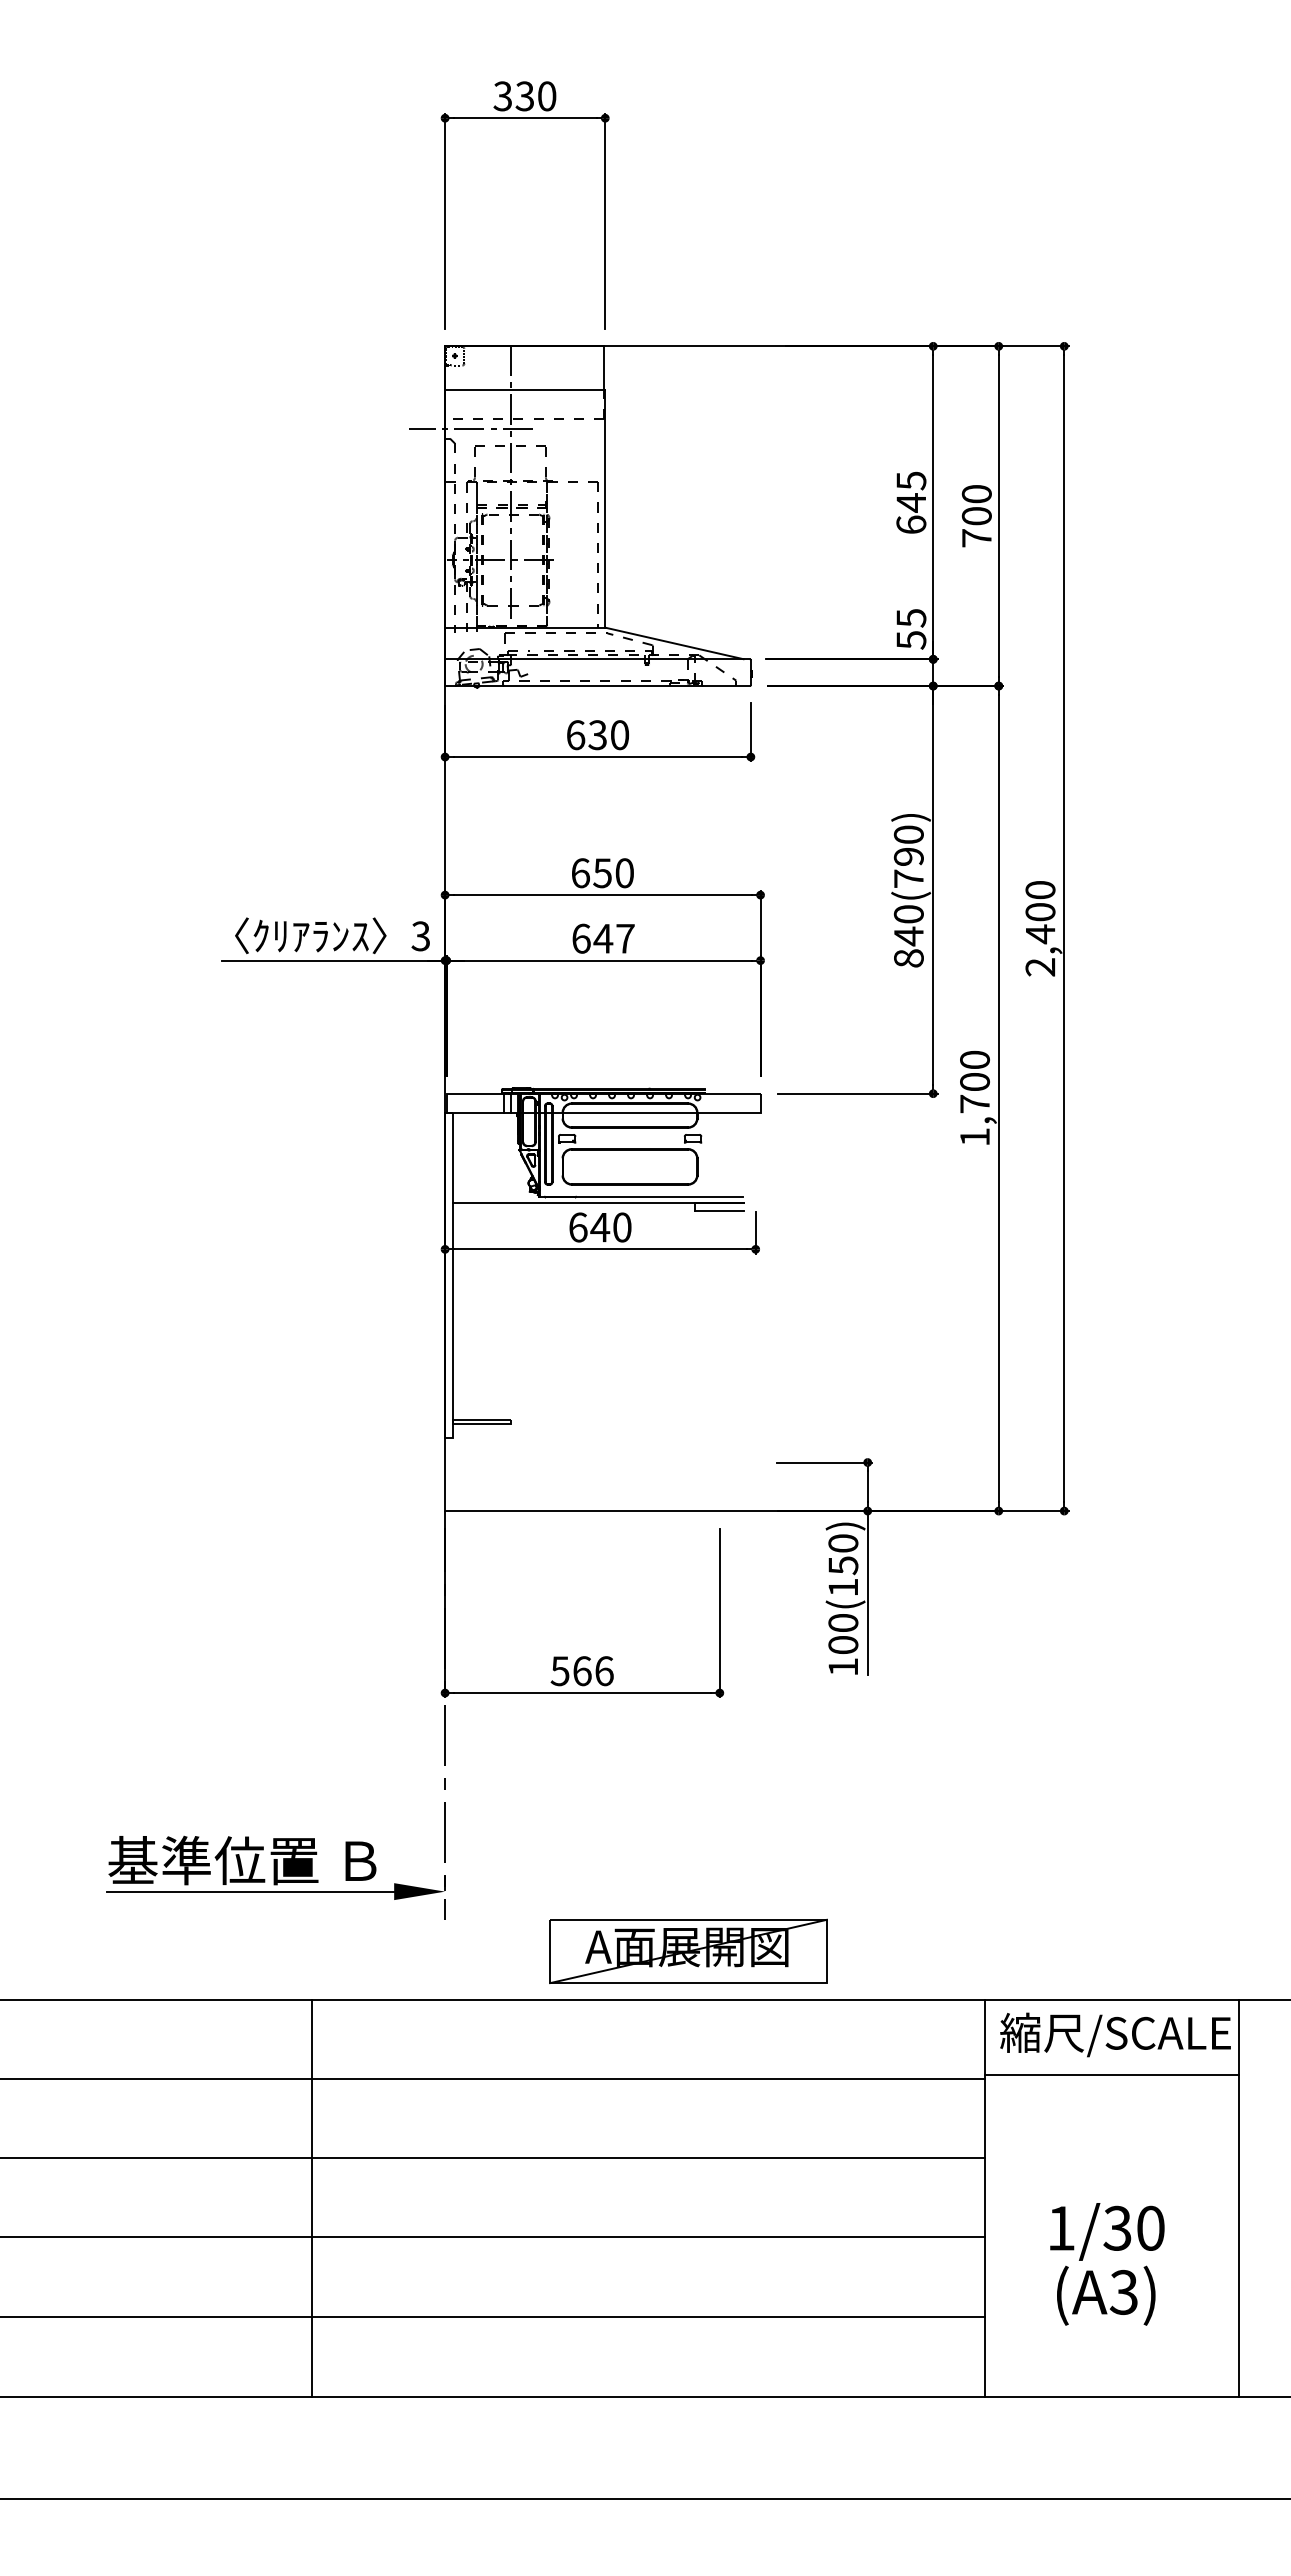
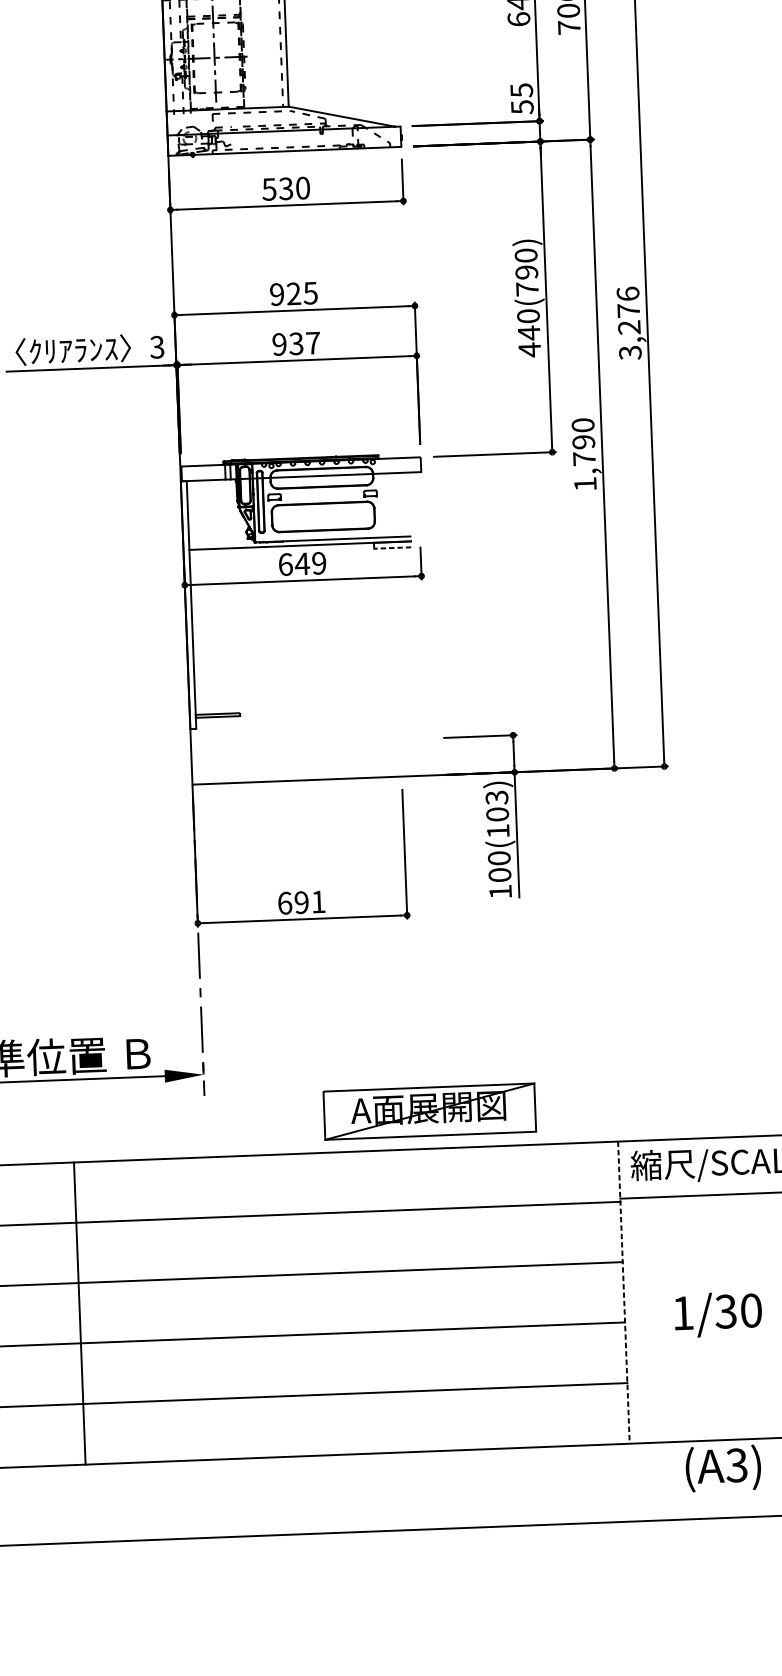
text: (575, 735) -> (269, 189), 630 -> 530
text: (602, 873) -> (293, 294), 650 -> 925
text: (1040, 928) -> (629, 323), 2,400 -> 3,276
text: (592, 938) -> (288, 343), 647 -> 937
text: (908, 958) -> (529, 349), 840(790) -> 440(790)
text: (974, 1082) -> (583, 442), 1,700 -> 1,790
line: (718, 1211) -> (392, 548), solid -> dashed
text: (622, 1227) -> (319, 563), 640 -> 649
text: (843, 1554) -> (497, 806), 100(150) -> 100(103)
text: (581, 1671) -> (301, 902), 566 -> 691
part: (688, 1950) -> (429, 1110), moved
line: (311, 2198) -> (79, 1313), moved
line: (984, 2198) -> (623, 1292), solid -> dashed
text: (1106, 2295) -> (723, 1468), moved

